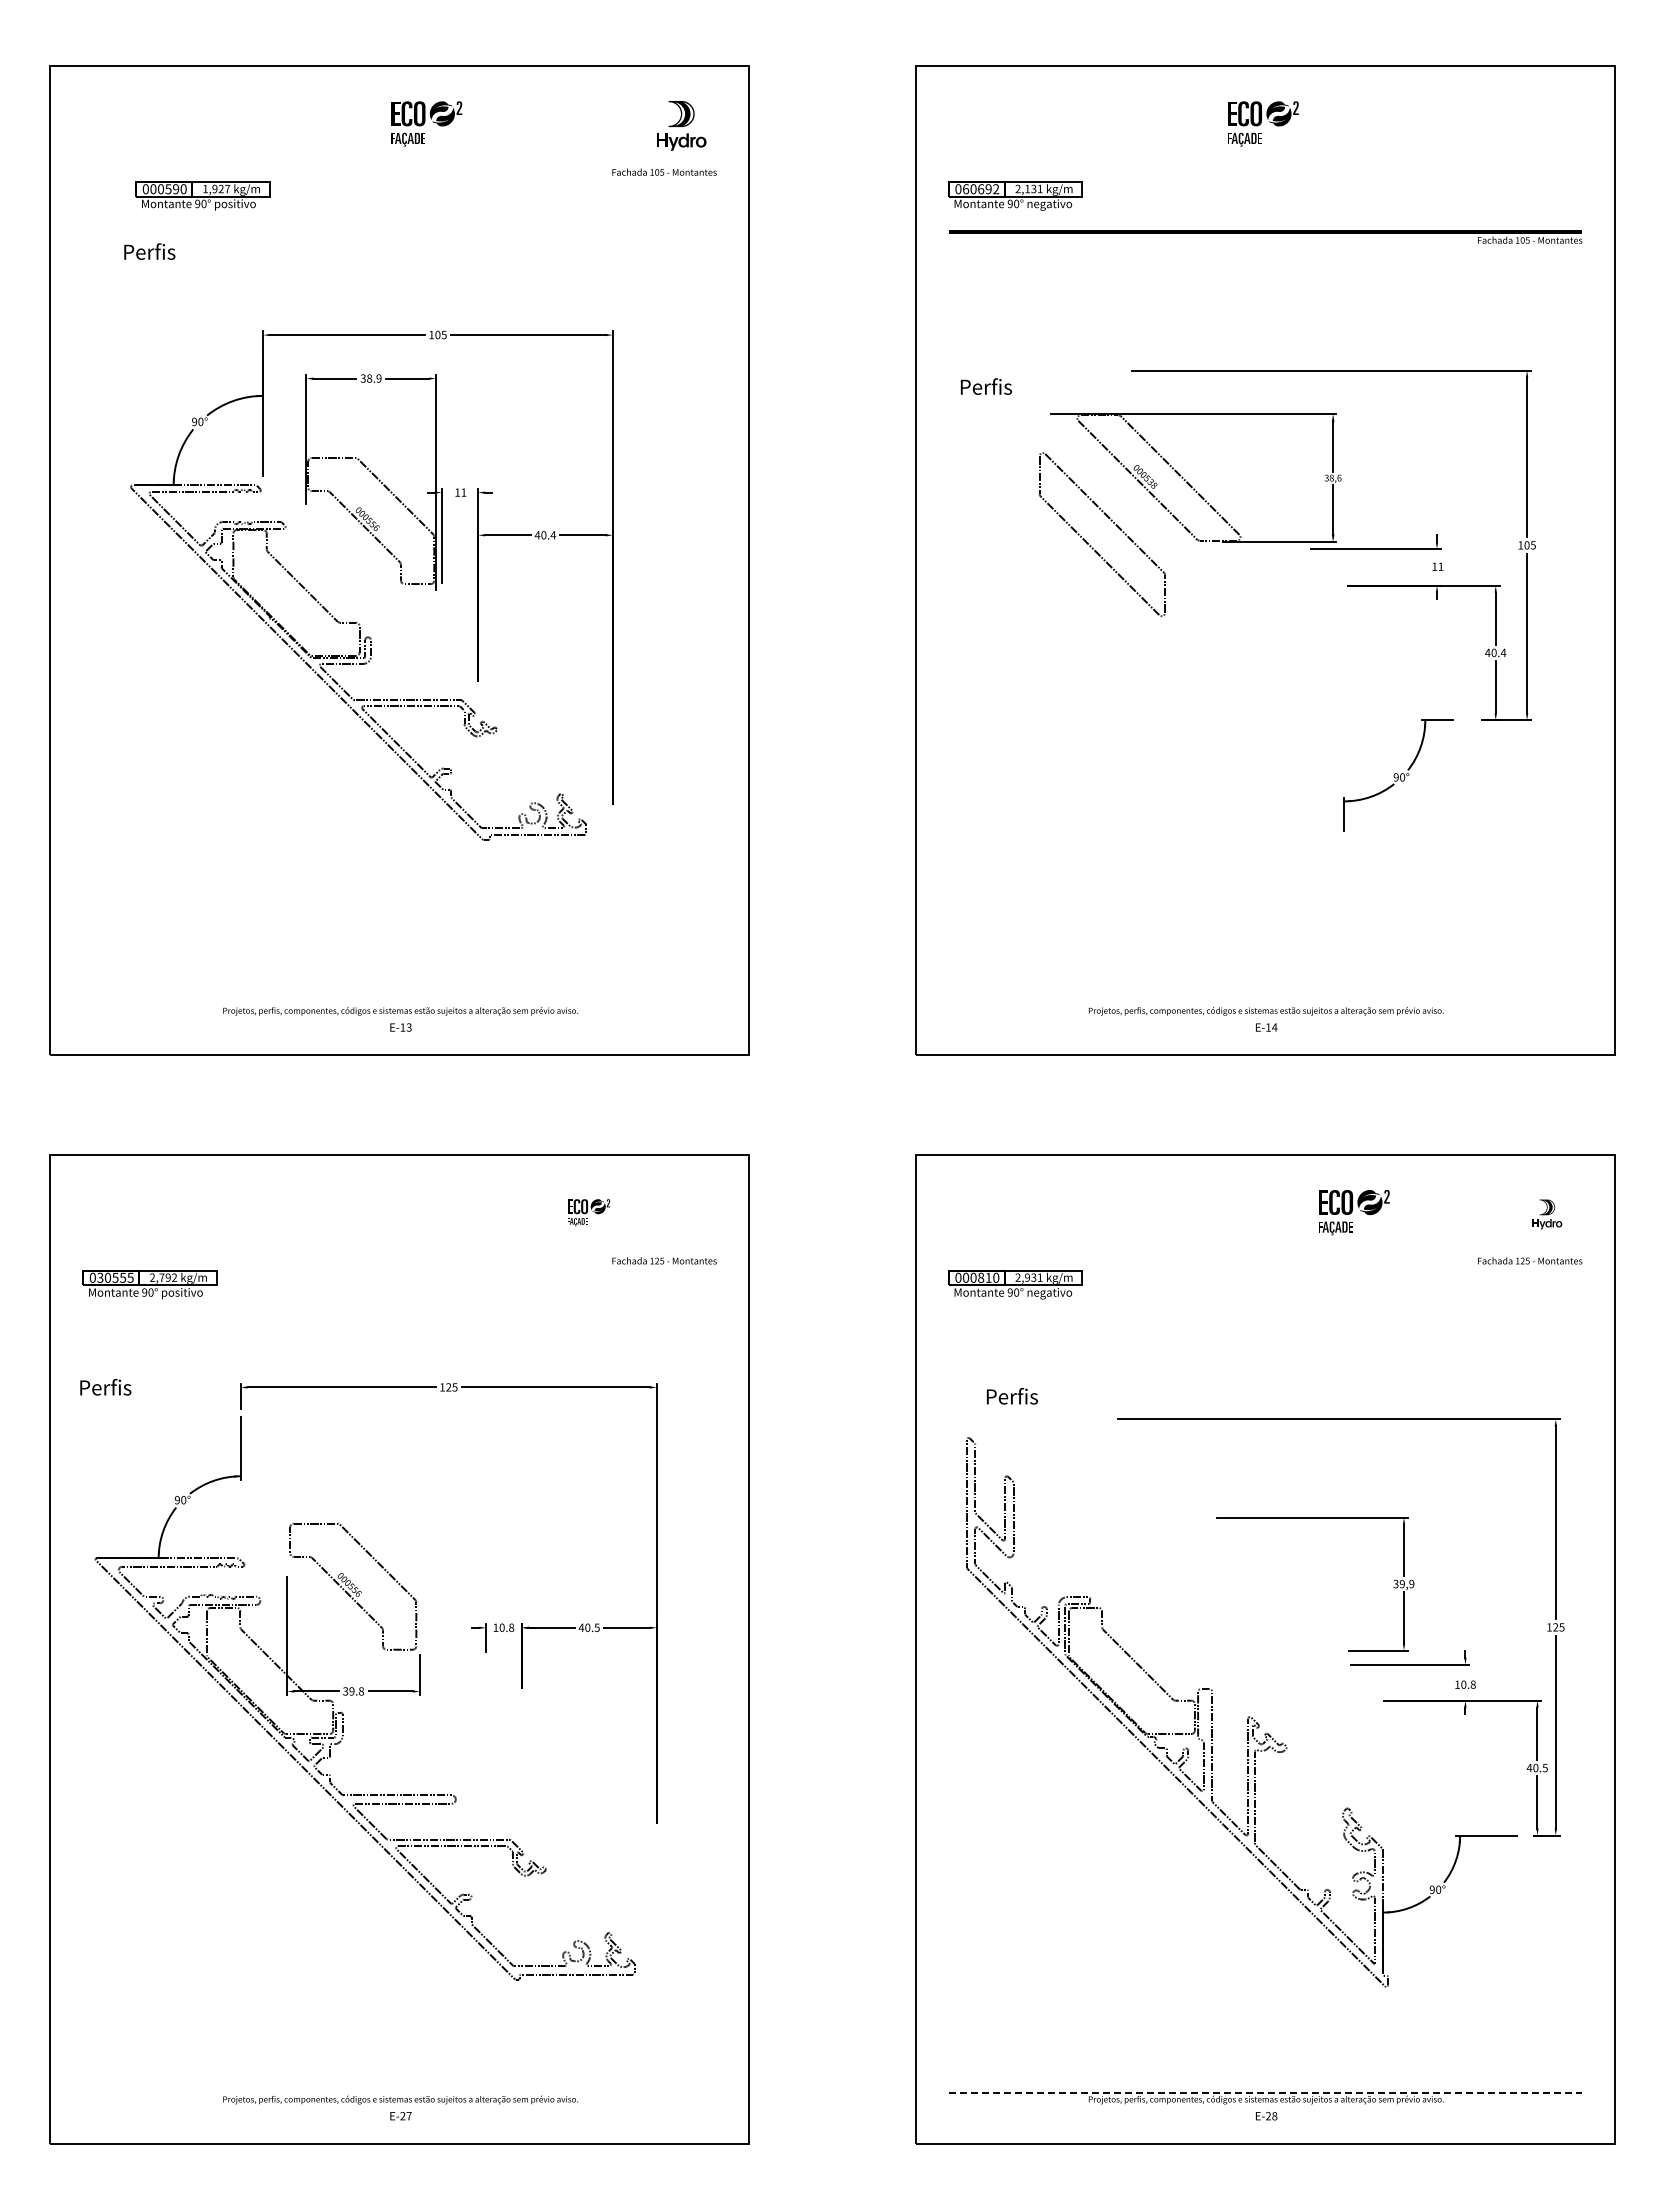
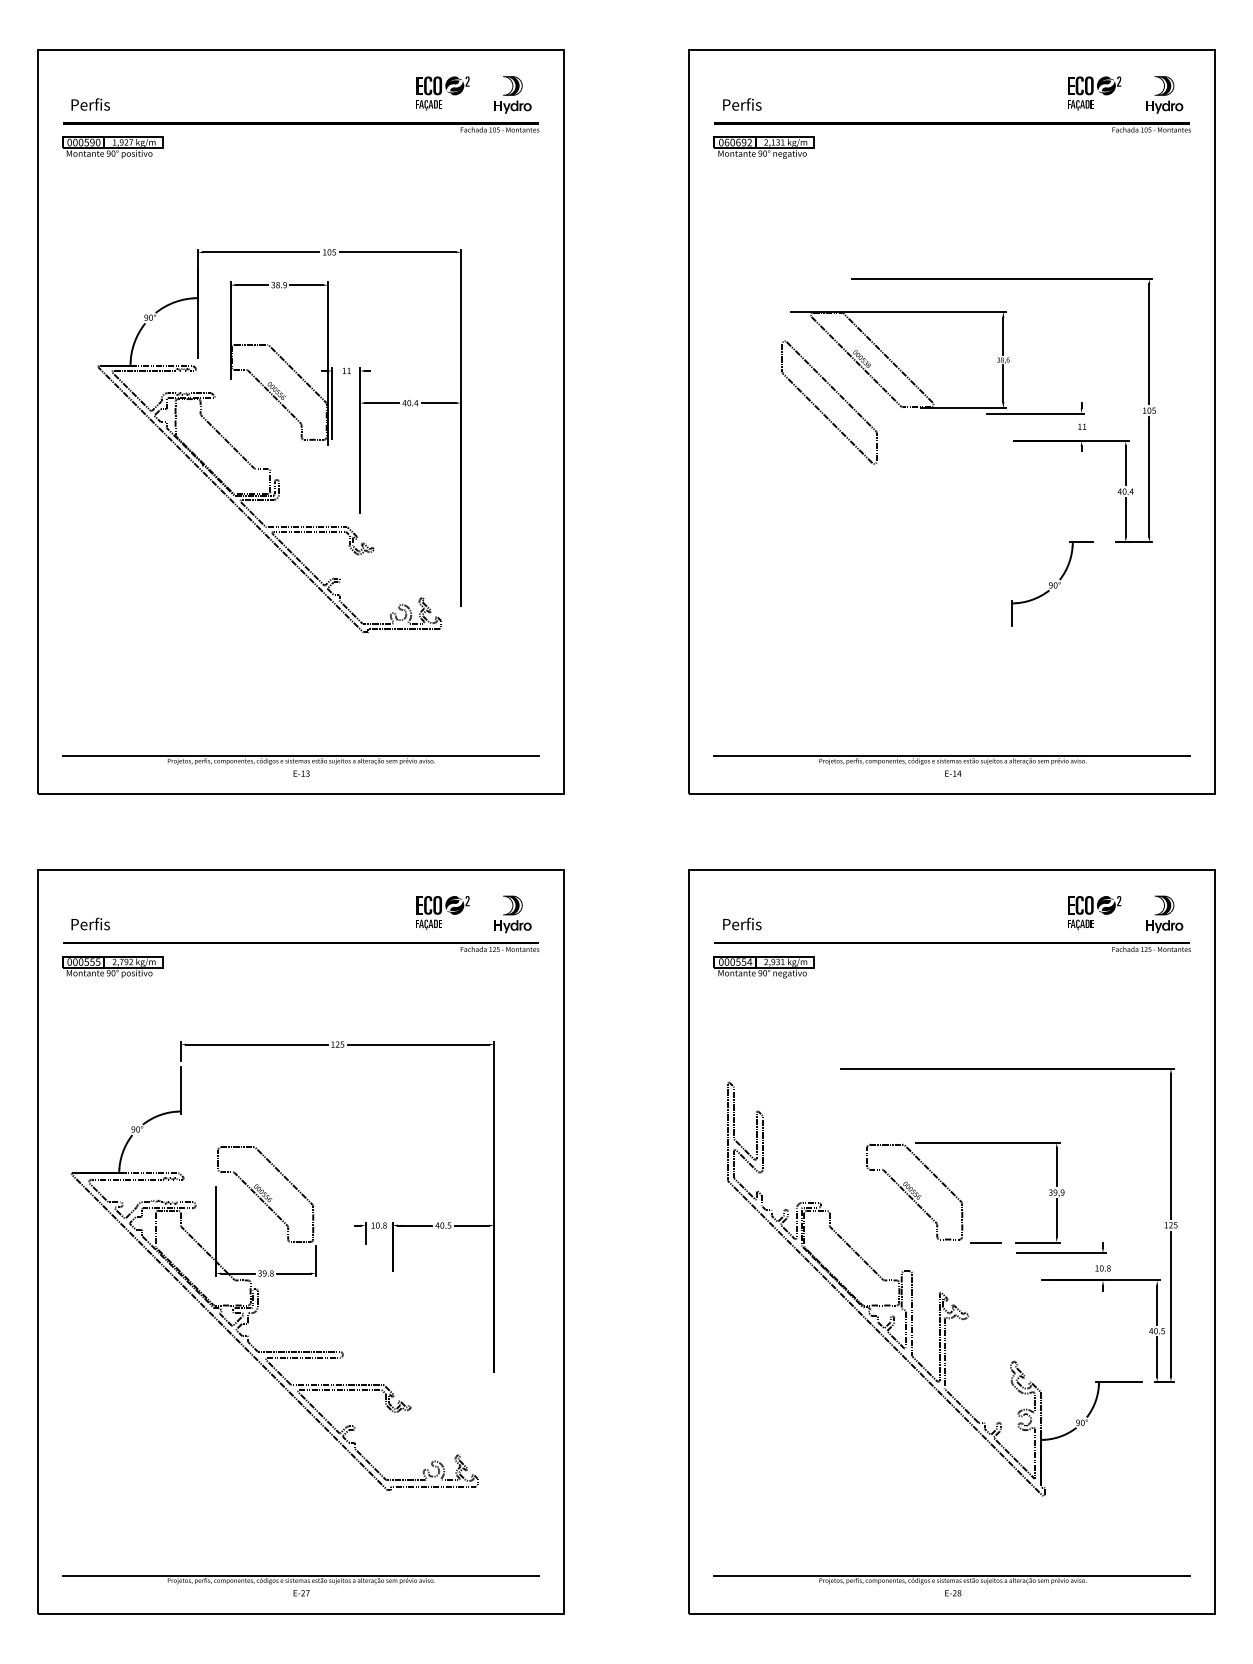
part: (426, 123) -> (442, 93), moved
part: (1263, 123) -> (1094, 93), moved
part: (1547, 125) -> (1164, 94), added
fill: (399, 163) -> (300, 123), added
part: (202, 195) -> (112, 147), moved
text: (1265, 236) -> (952, 127), moved
text: (149, 251) -> (90, 104), moved
text: (985, 386) -> (741, 104), moved
line: (399, 1004) -> (300, 756), added
line: (1265, 1004) -> (952, 756), added
part: (588, 1212) -> (442, 912), size x1.67
part: (1354, 1212) -> (1094, 912), moved
part: (681, 1214) -> (512, 914), added
part: (1547, 1214) -> (1164, 914), size x1.67
fill: (399, 1252) -> (300, 943), added
fill: (1265, 1252) -> (952, 943), added
text: (100, 1277) -> (75, 961), 030555 -> 000555
text: (988, 1277) -> (743, 961), 000810 -> 000554
text: (105, 1387) -> (90, 924), moved
text: (1011, 1396) -> (741, 924), moved
part: (1215, 1583) -> (914, 1192), added
line: (1309, 1650) -> (985, 1242), added
line: (399, 2092) -> (300, 1575), added
line: (1265, 2092) -> (952, 1575), dashed -> solid

